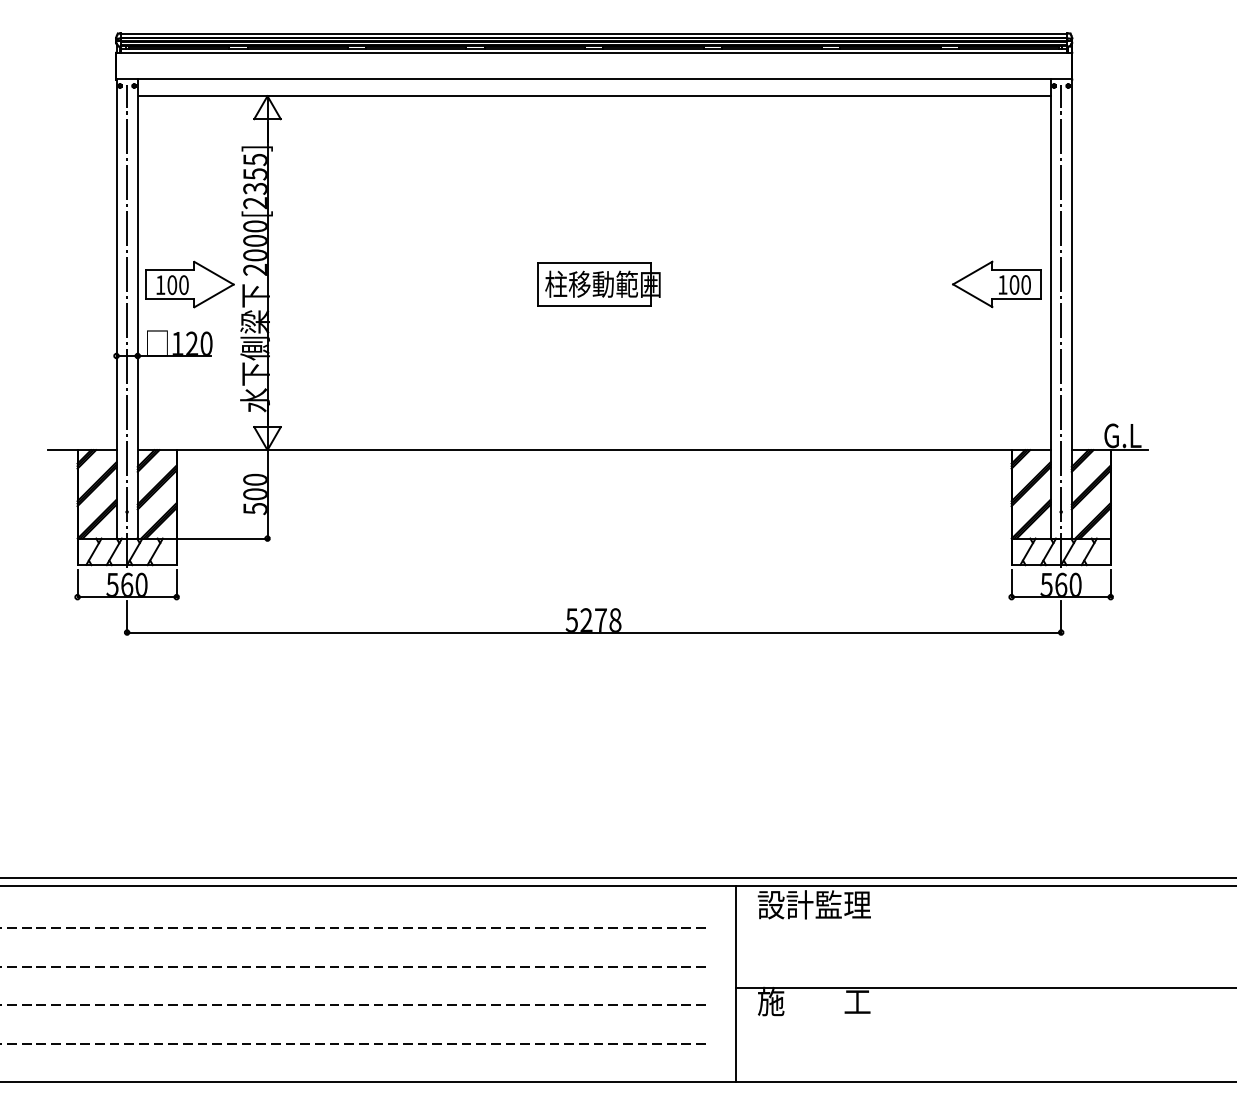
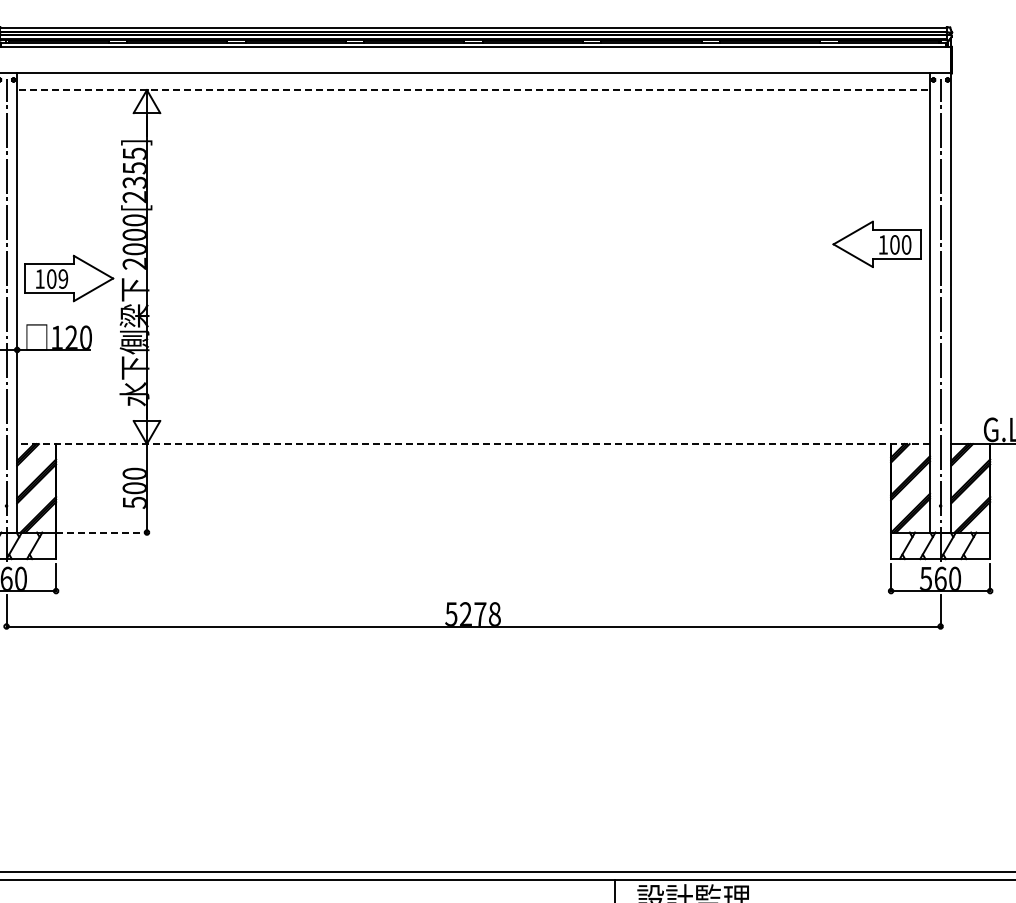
line: (594, 96) -> (473, 90), solid -> dashed
text: (183, 284) -> (62, 278), 100 -> 109
part: (598, 284) -> (477, 278), removed
part: (996, 284) -> (876, 244), moved
line: (594, 450) -> (473, 444), solid -> dashed
line: (222, 538) -> (101, 532), solid -> dashed

